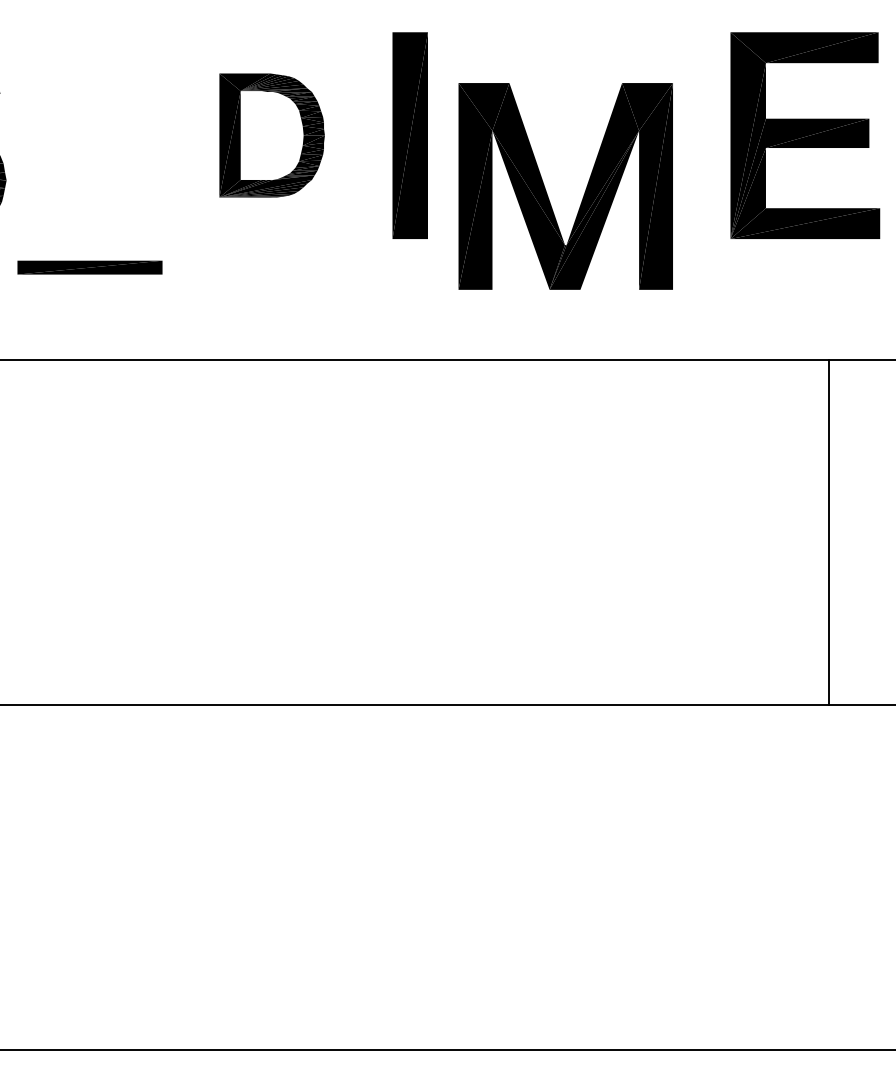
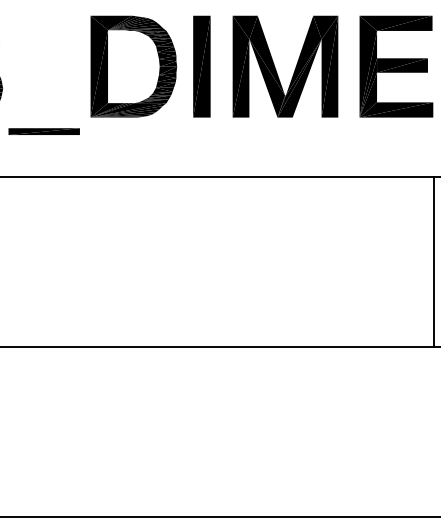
part: (271, 135) -> (133, 66), size x1.67
part: (547, 192) -> (276, 69), moved
line: (829, 533) -> (434, 262), moved

